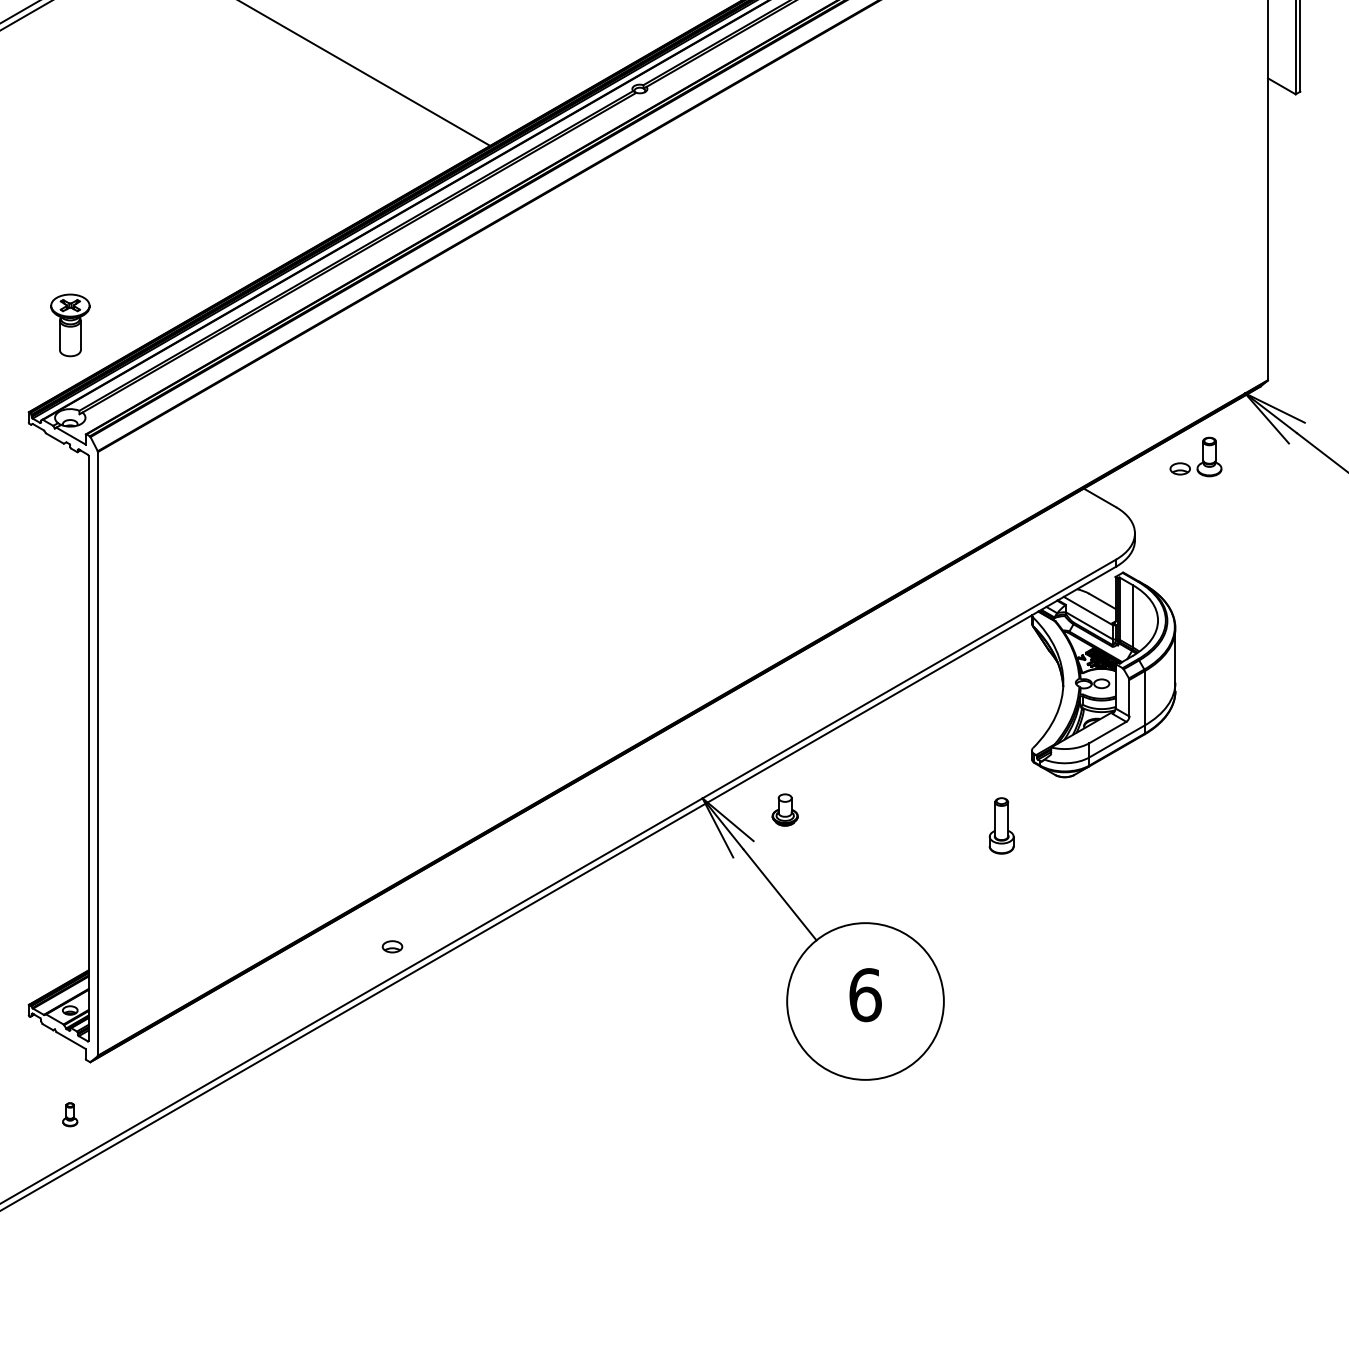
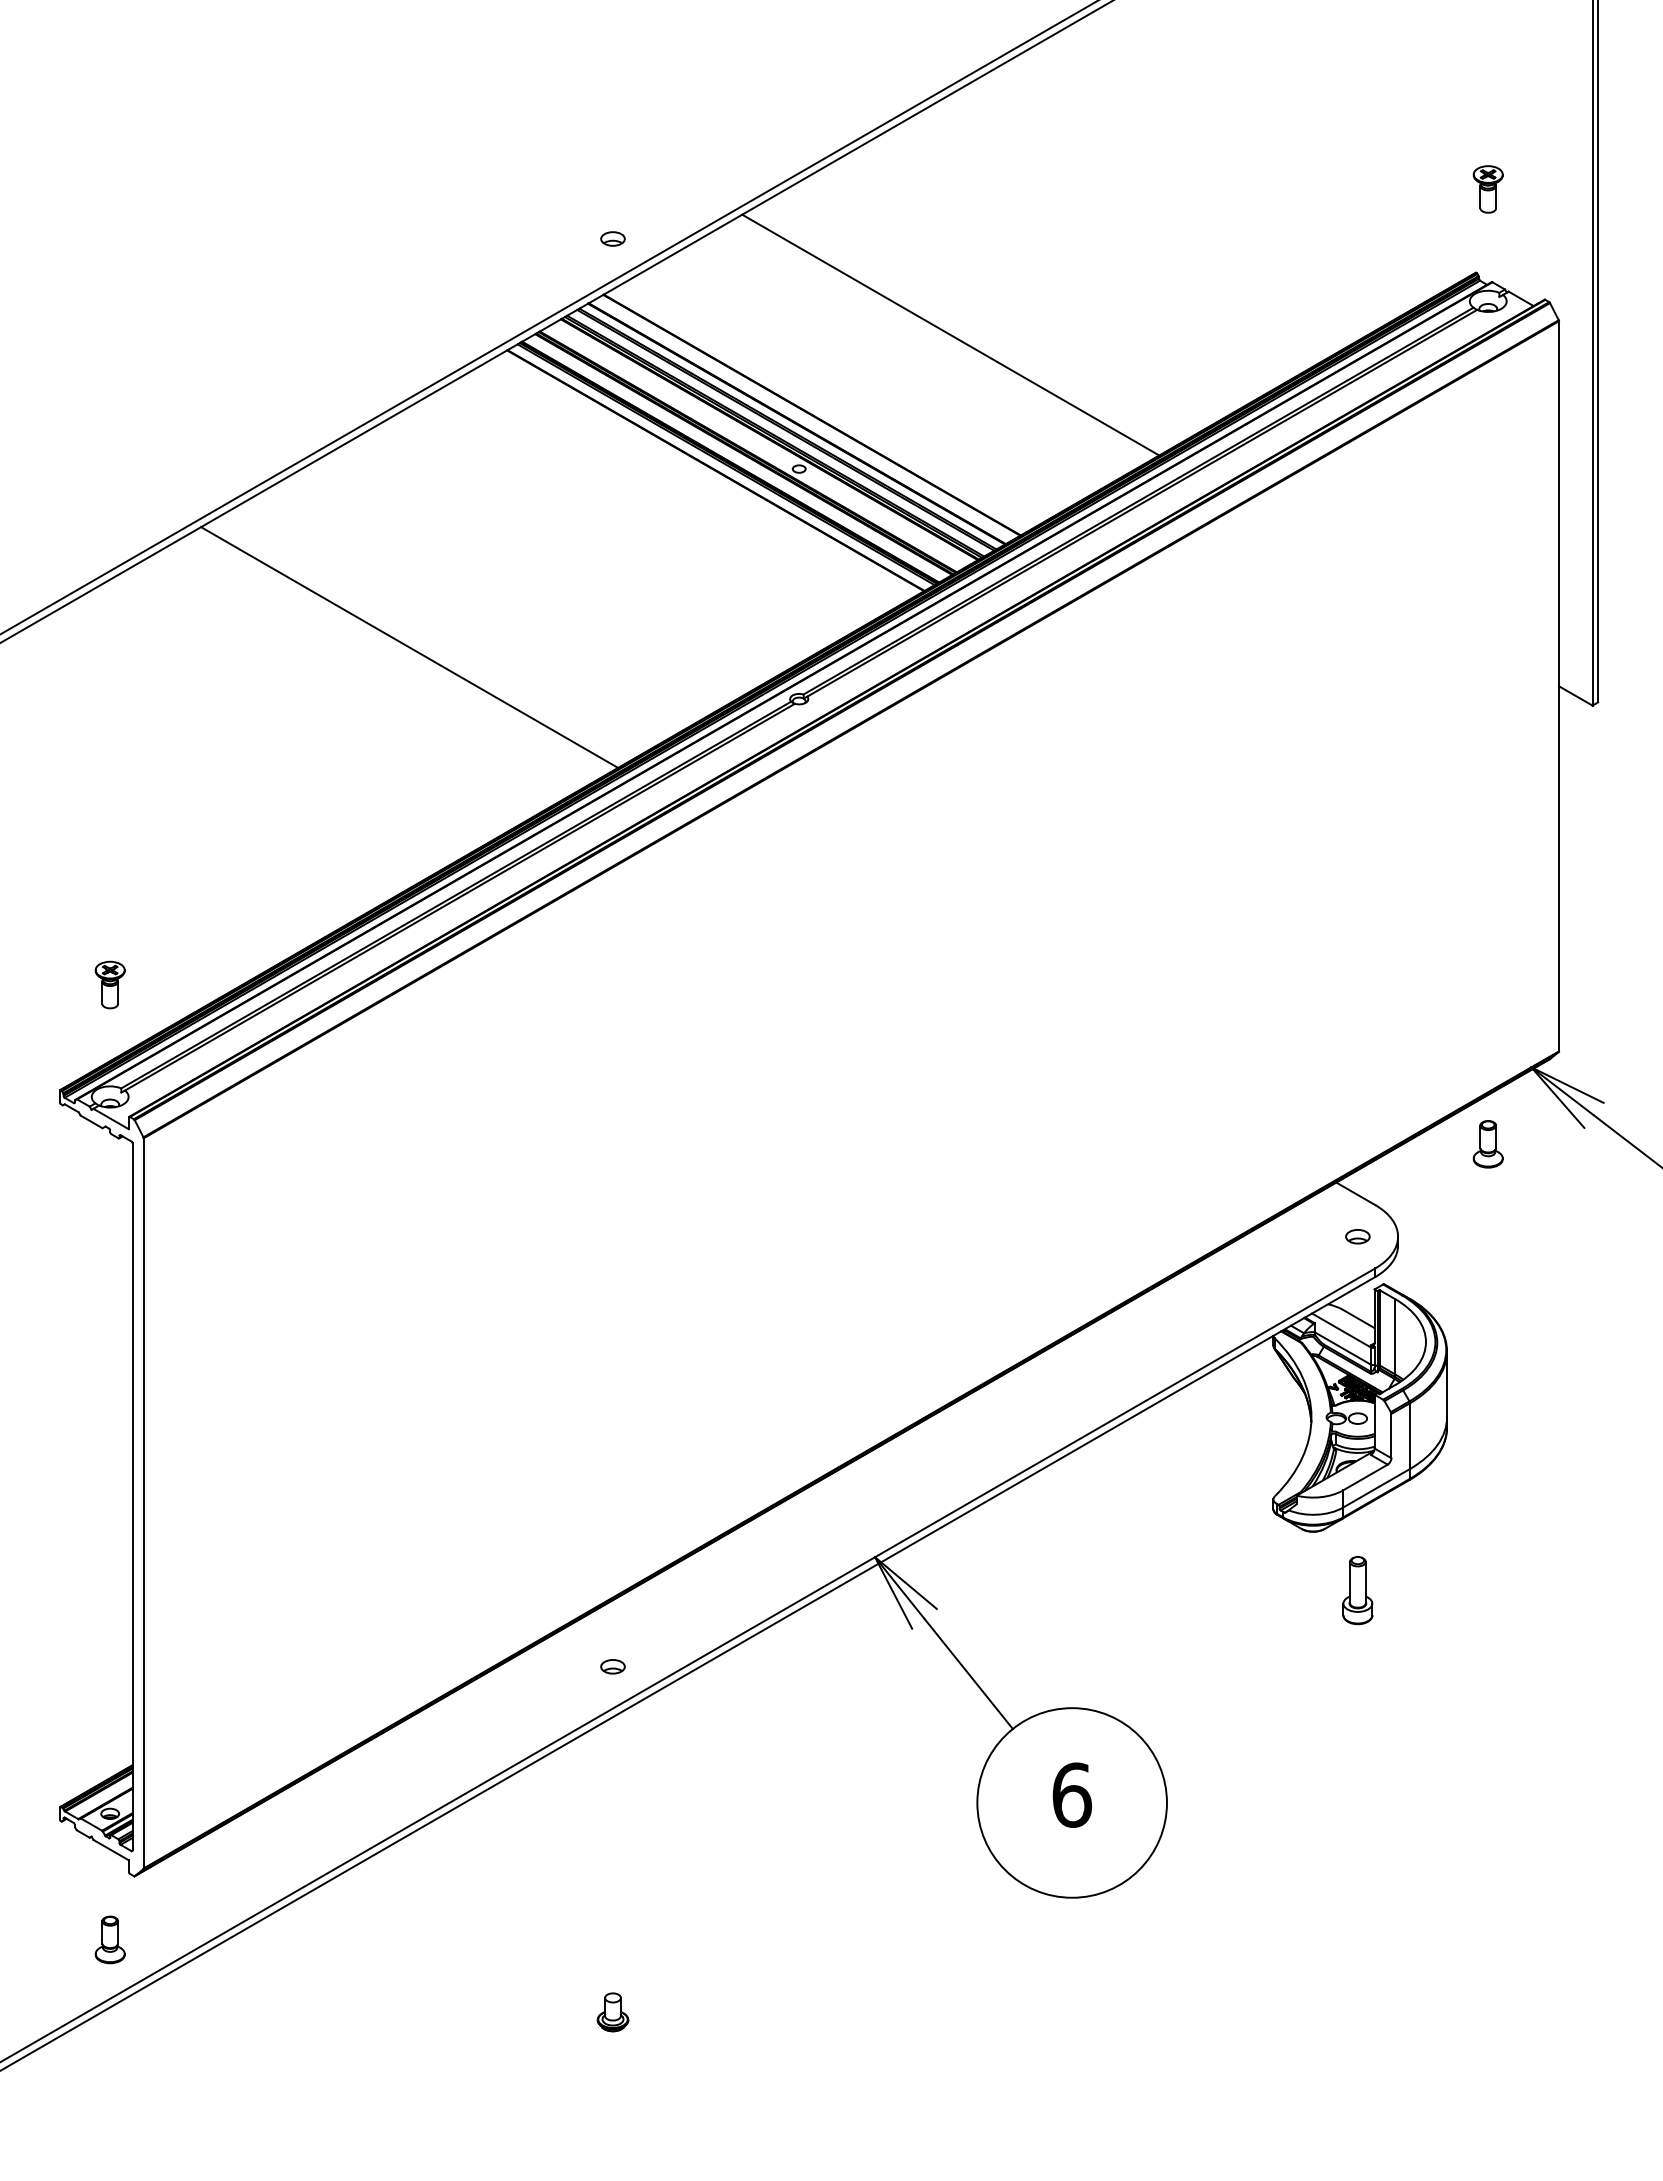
part: (69, 324) -> (109, 984), size x0.62
part: (1179, 468) -> (1357, 1236), moved
part: (784, 810) -> (612, 2012), moved
part: (1001, 825) -> (1357, 1590), moved
part: (392, 946) -> (612, 1666), moved
part: (69, 1114) -> (109, 1939), size x1.67

